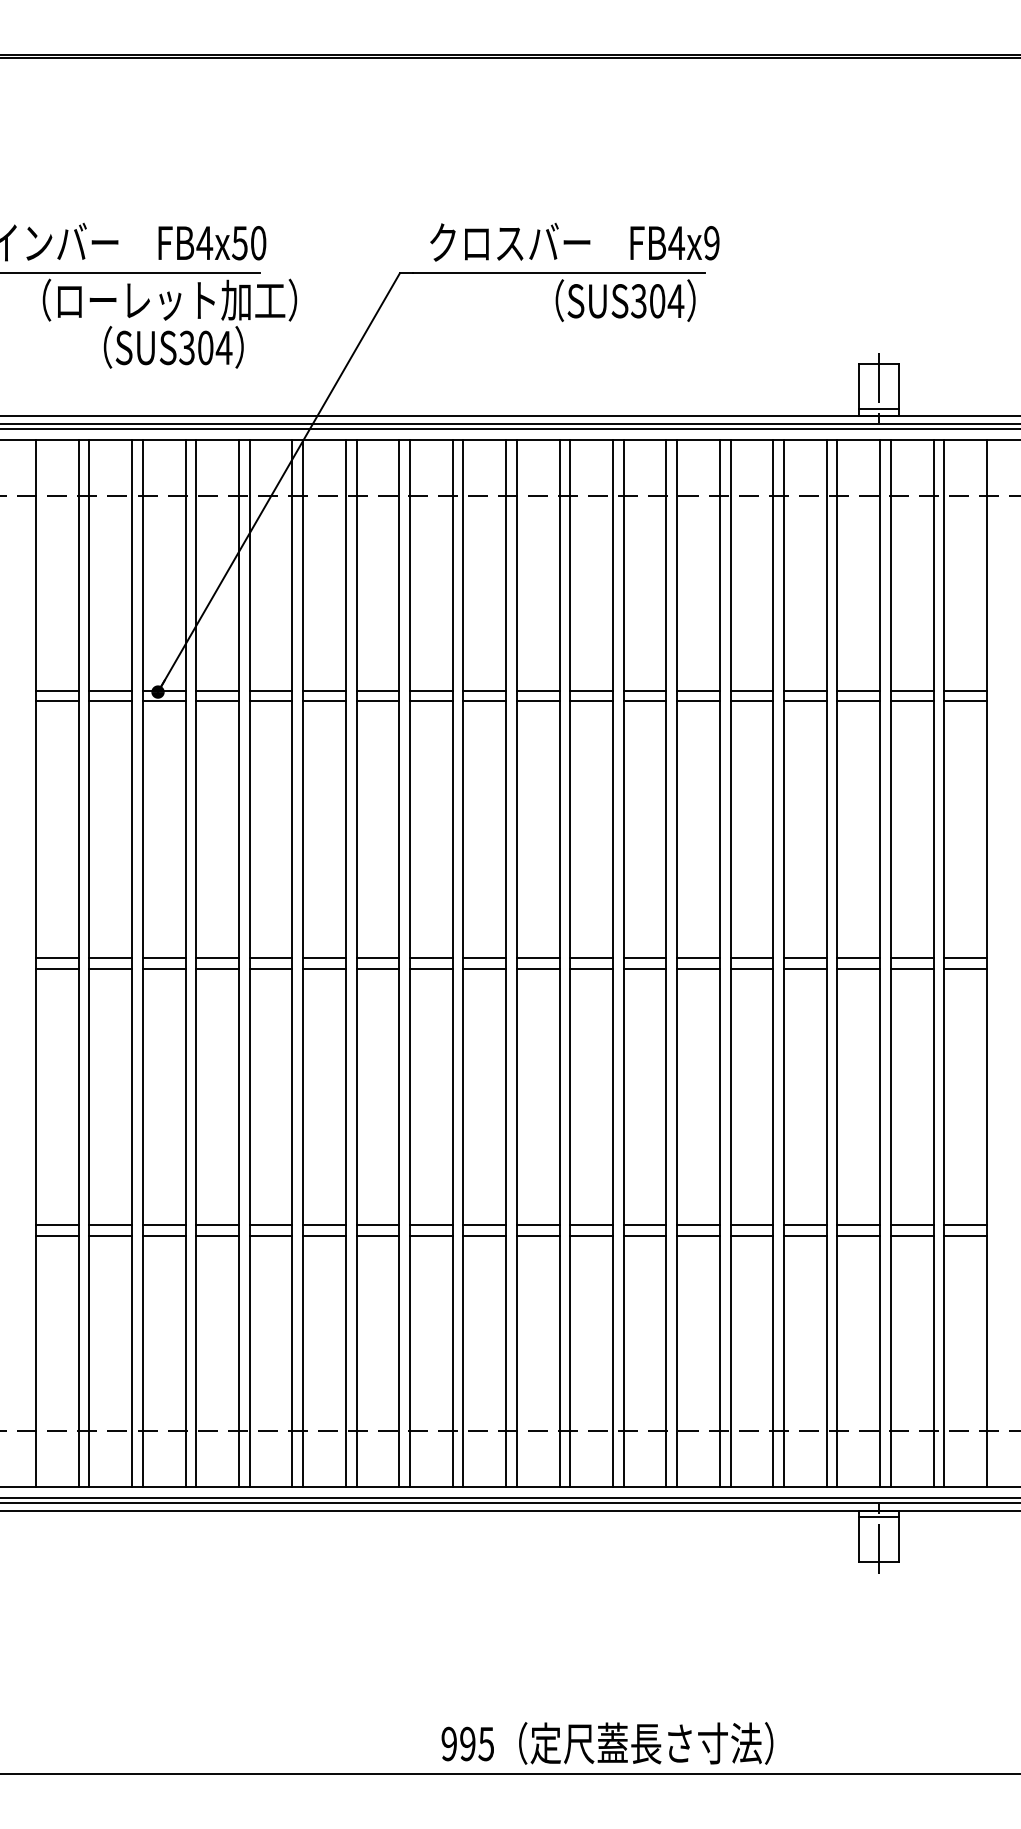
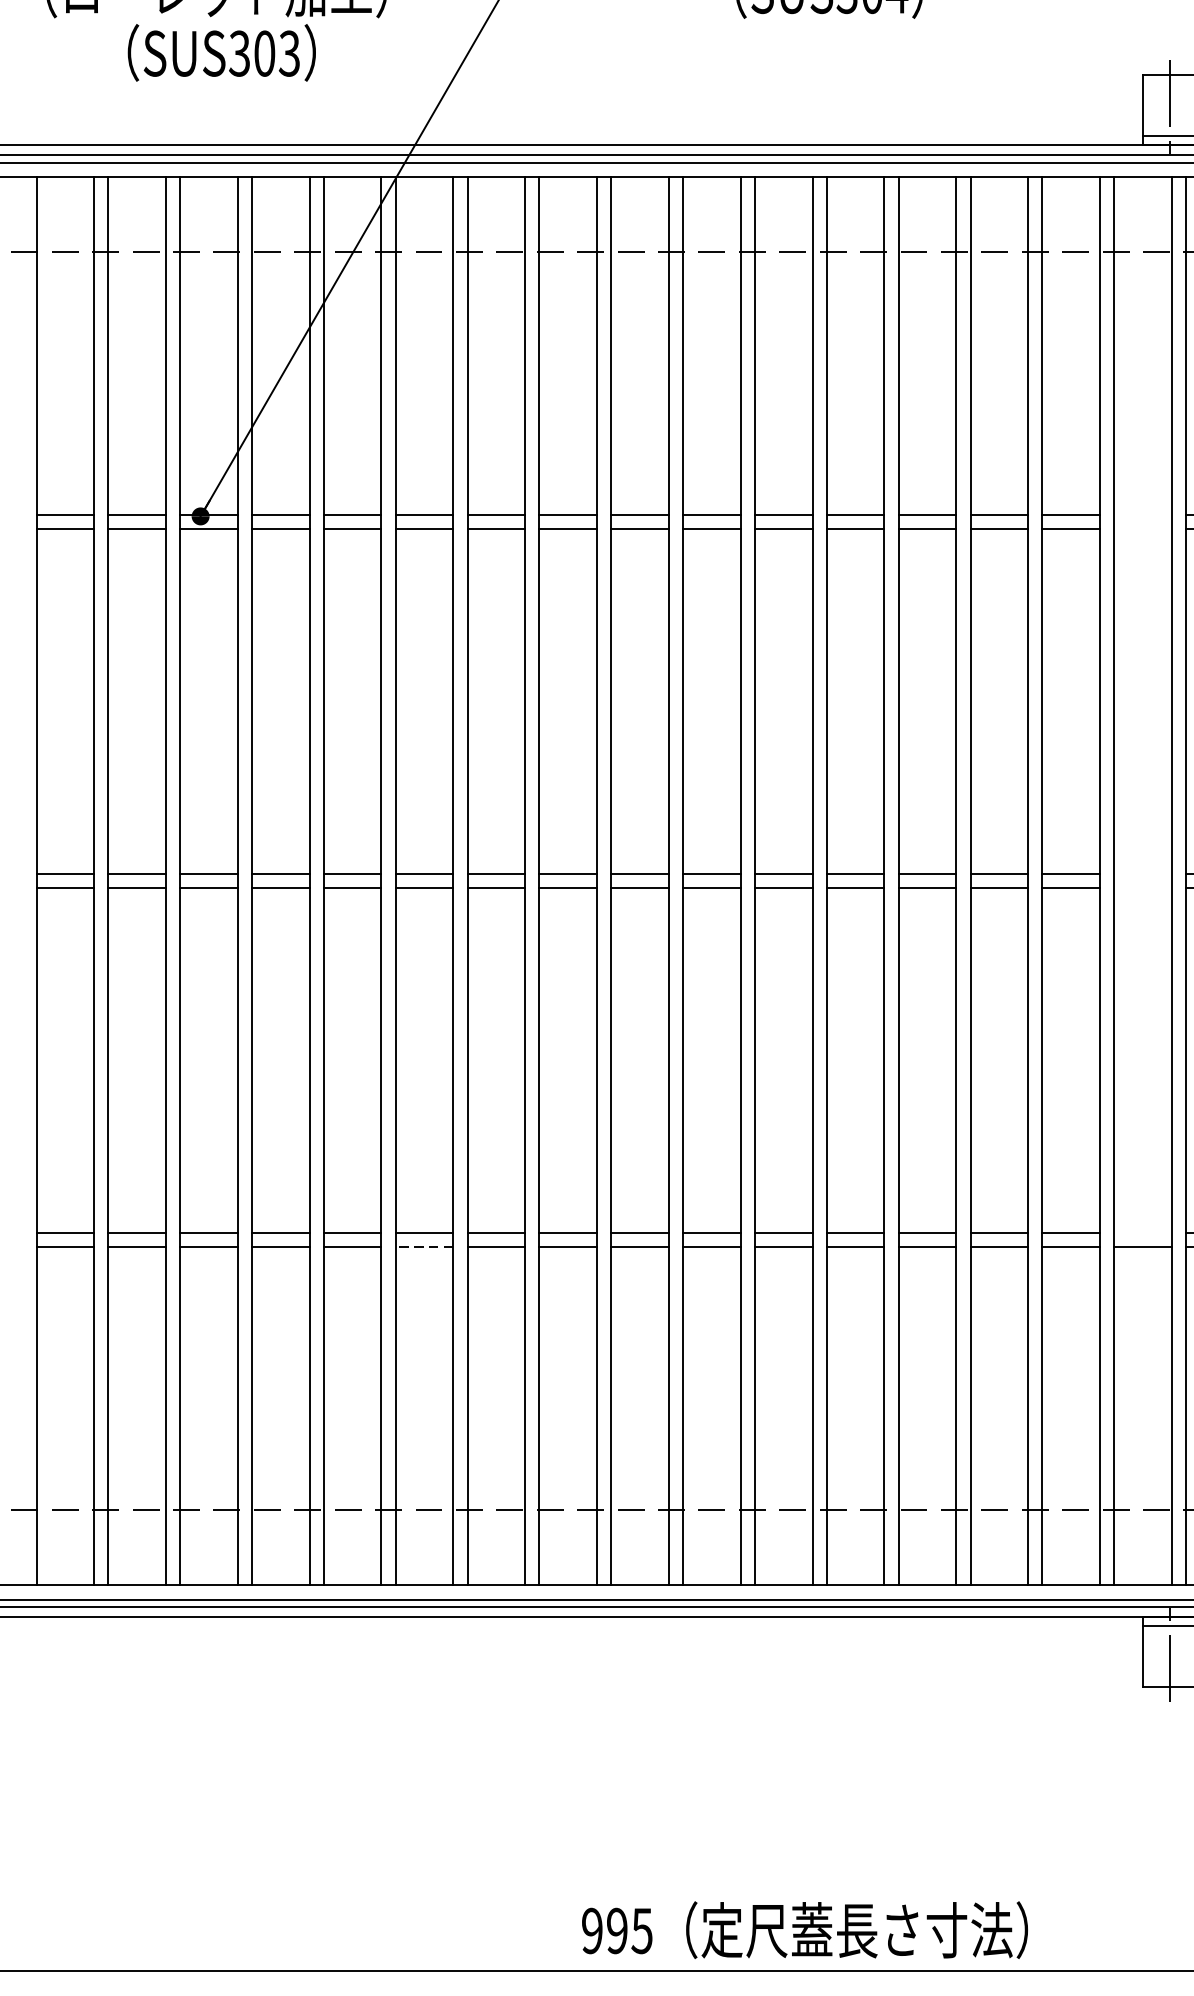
text: (223, 347) -> (288, 53), SUS304 -> SUS303
line: (858, 690) -> (1142, 514), removed
line: (858, 701) -> (1142, 529), removed
line: (858, 957) -> (1142, 873), removed
line: (858, 968) -> (1142, 888), removed
line: (858, 1225) -> (1142, 1233), removed
line: (324, 1235) -> (424, 1247), solid -> dashed

